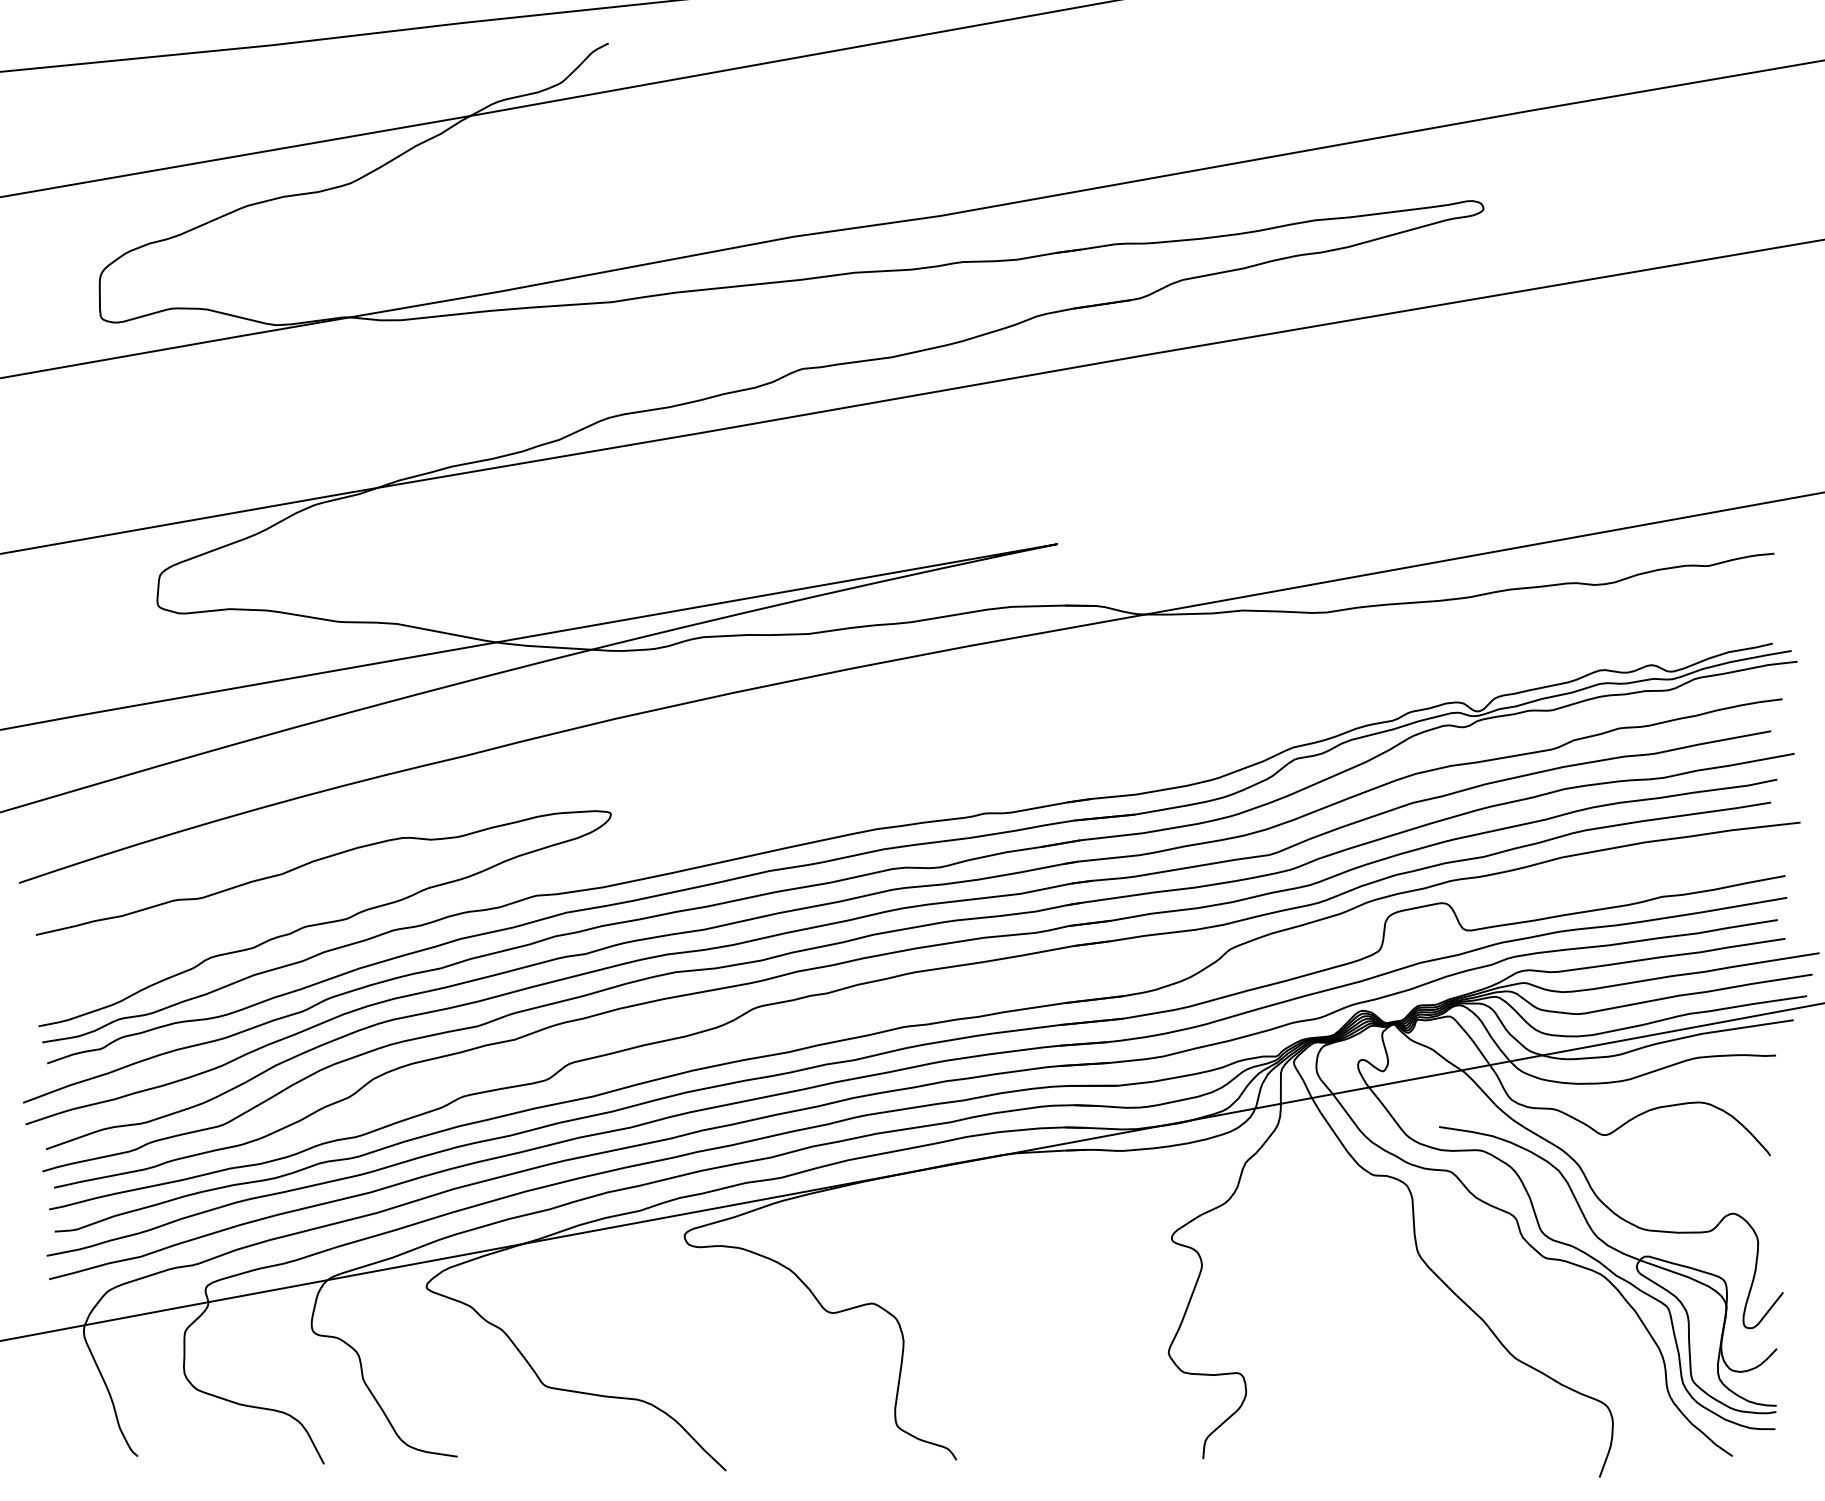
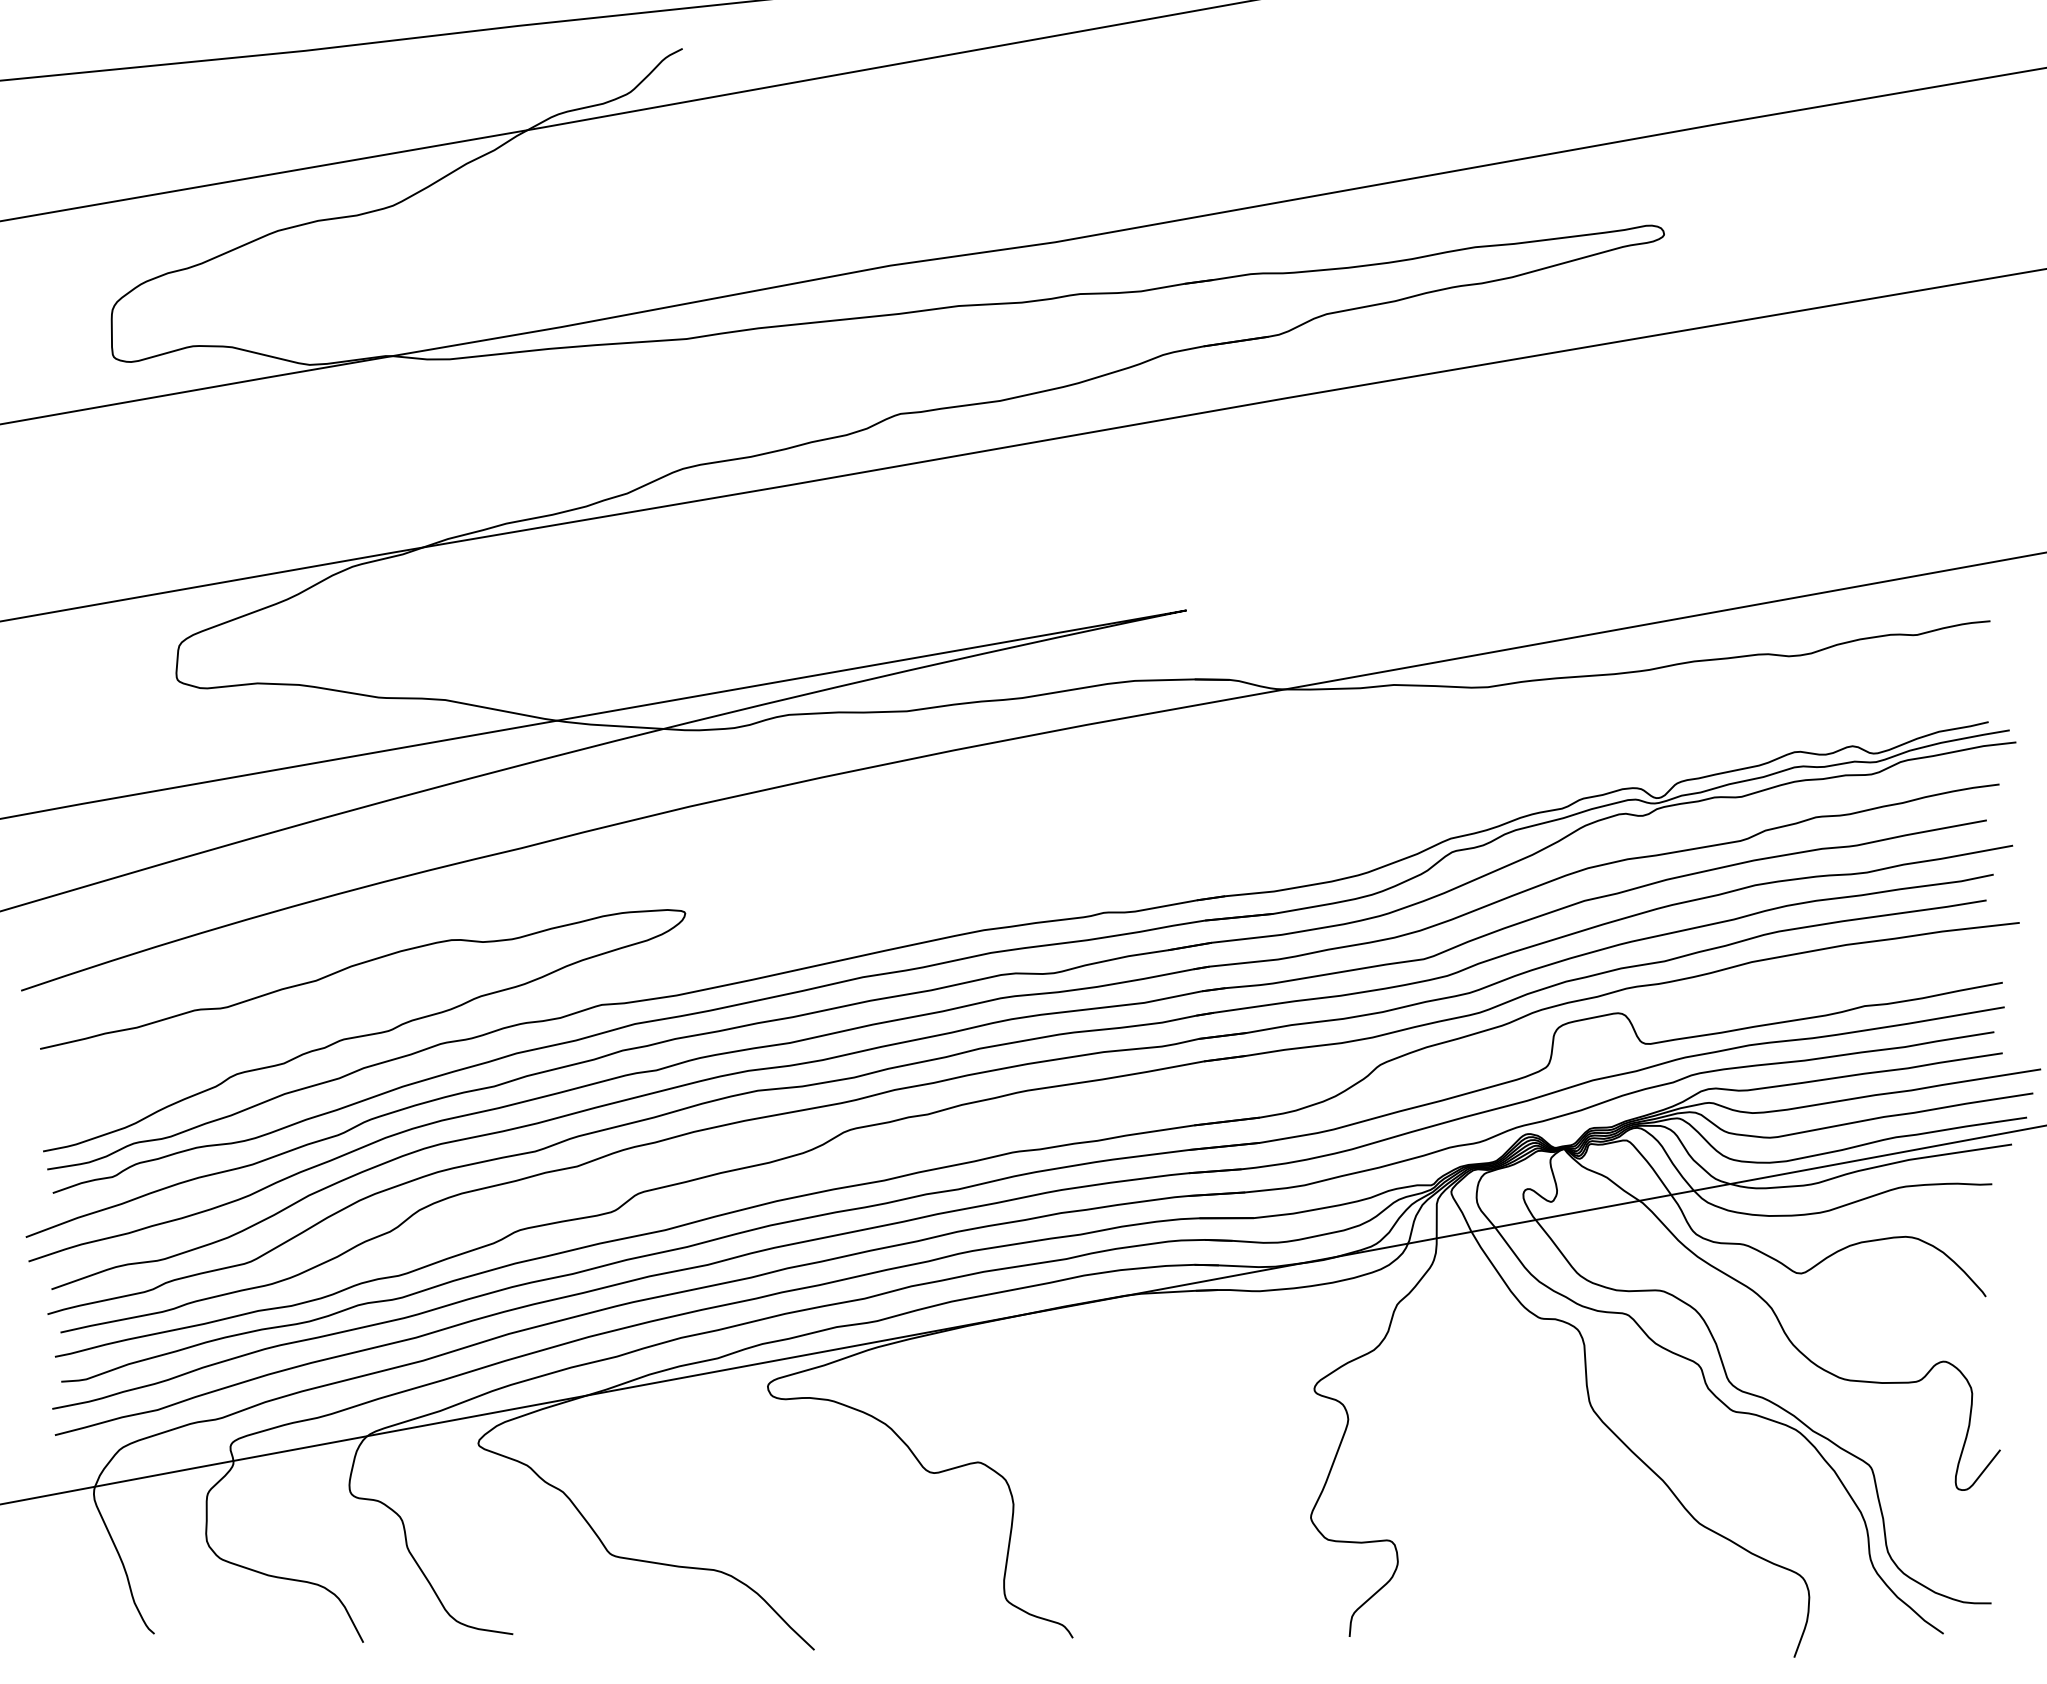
part: (1617, 1251) -> (1814, 1404), removed

